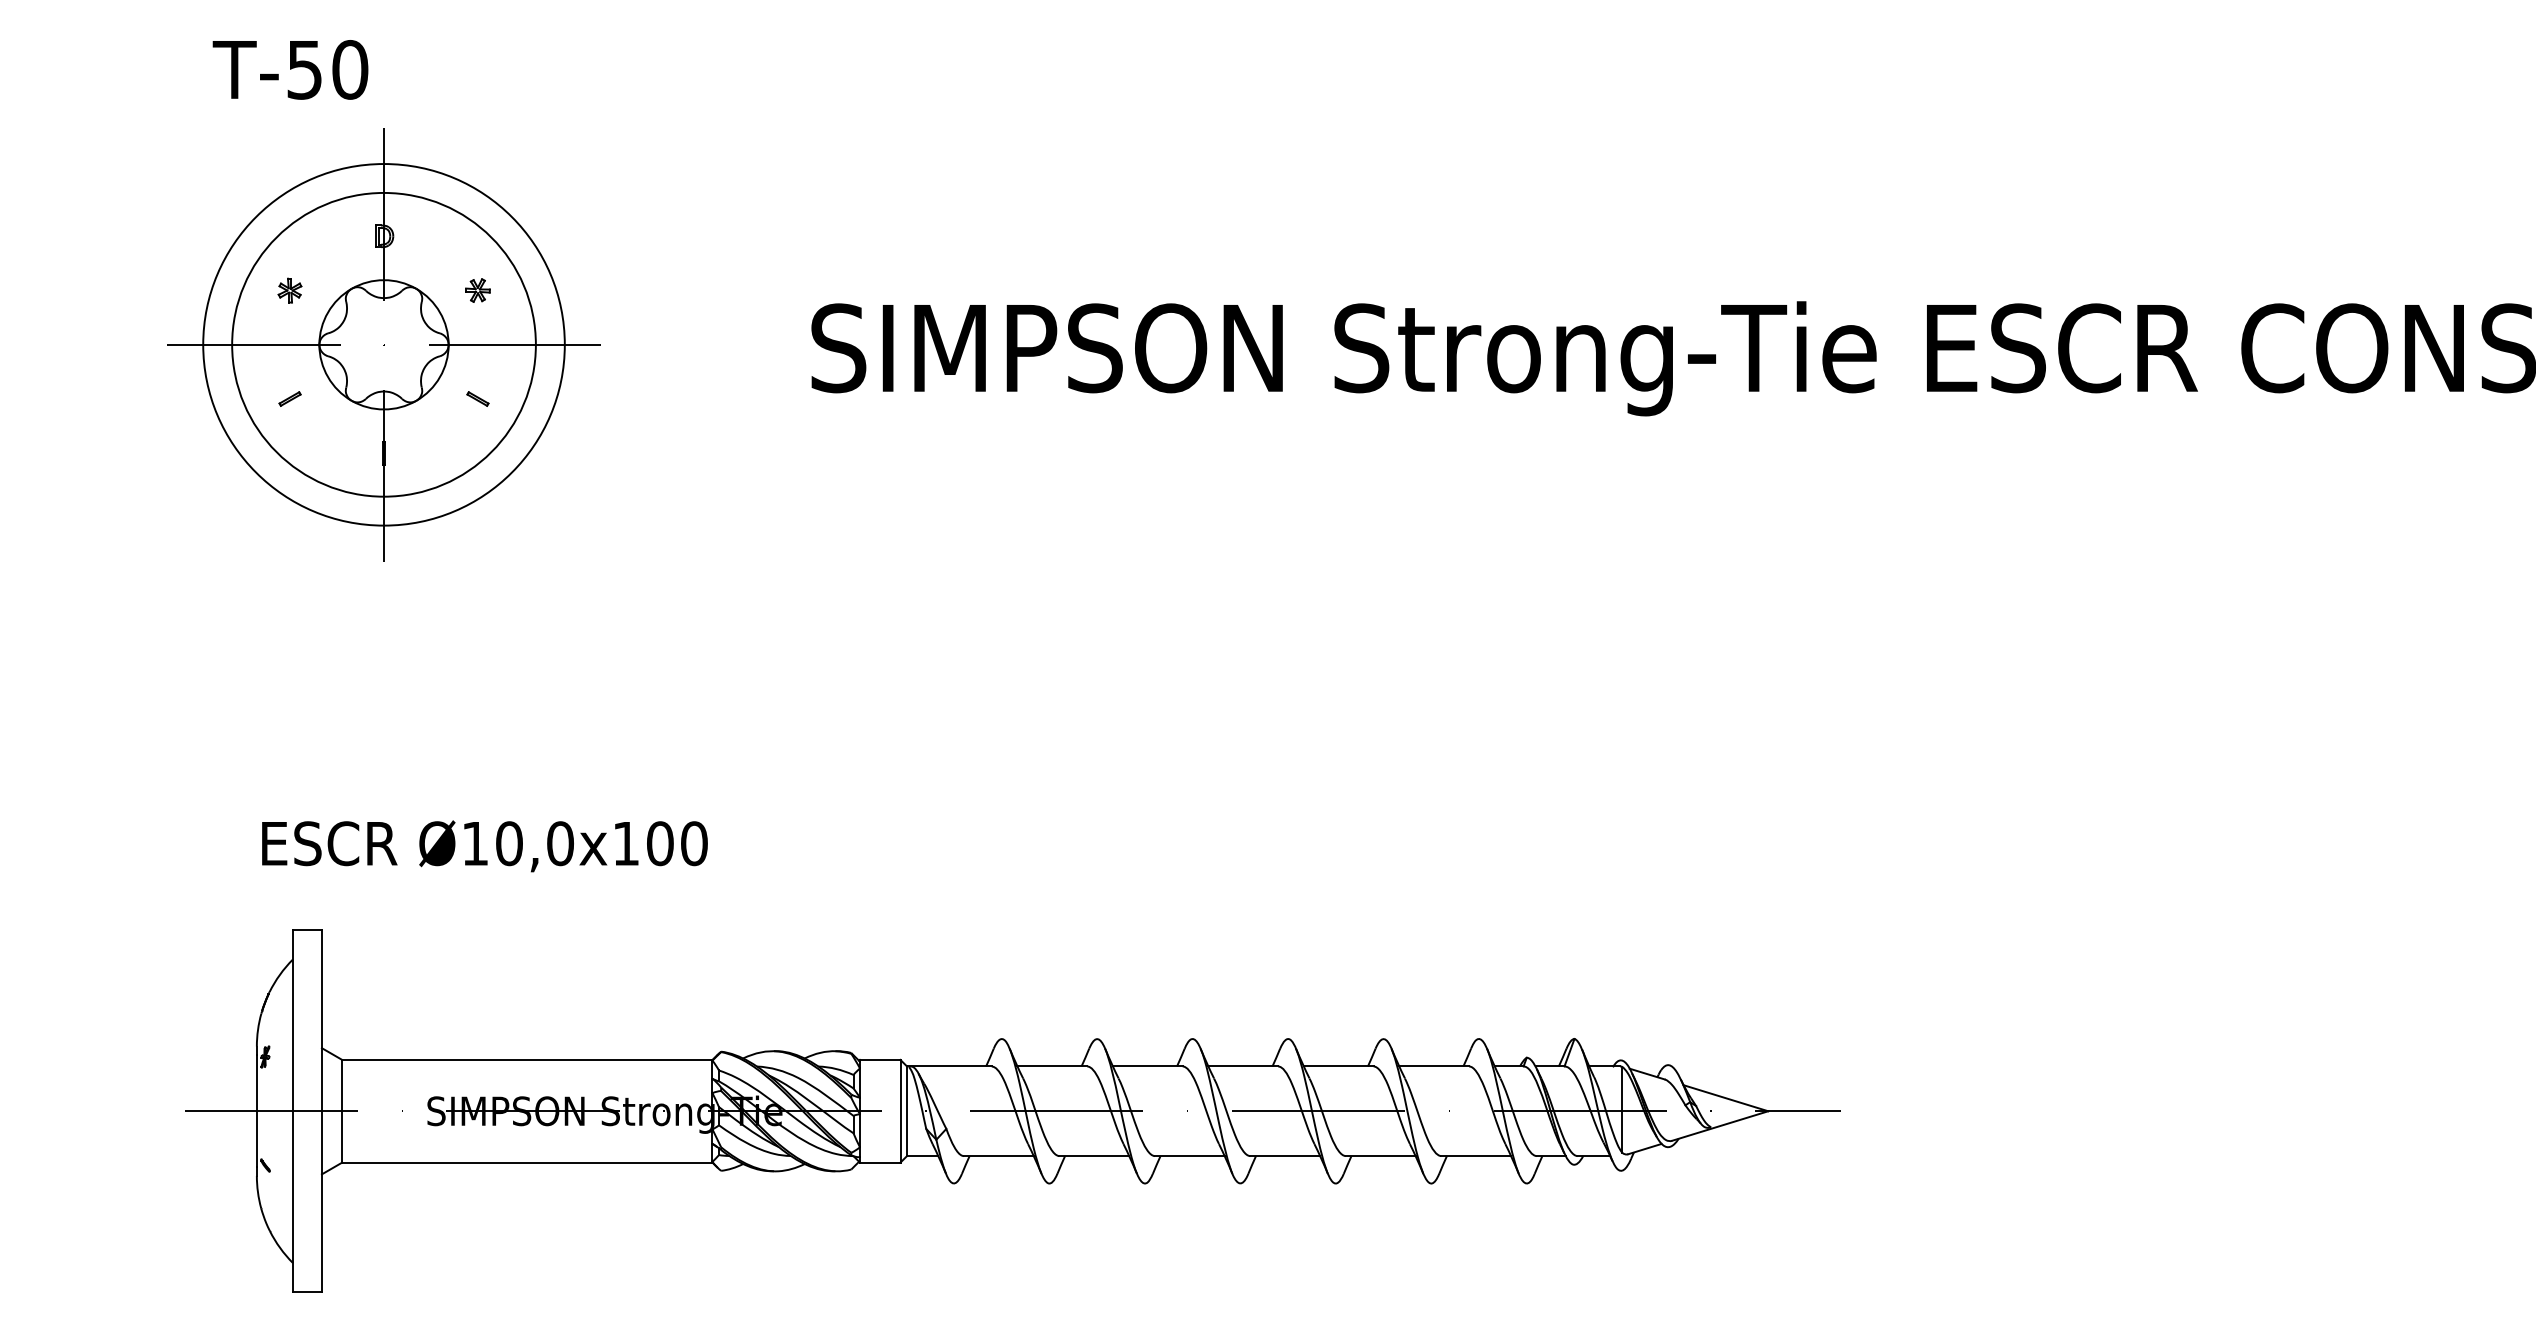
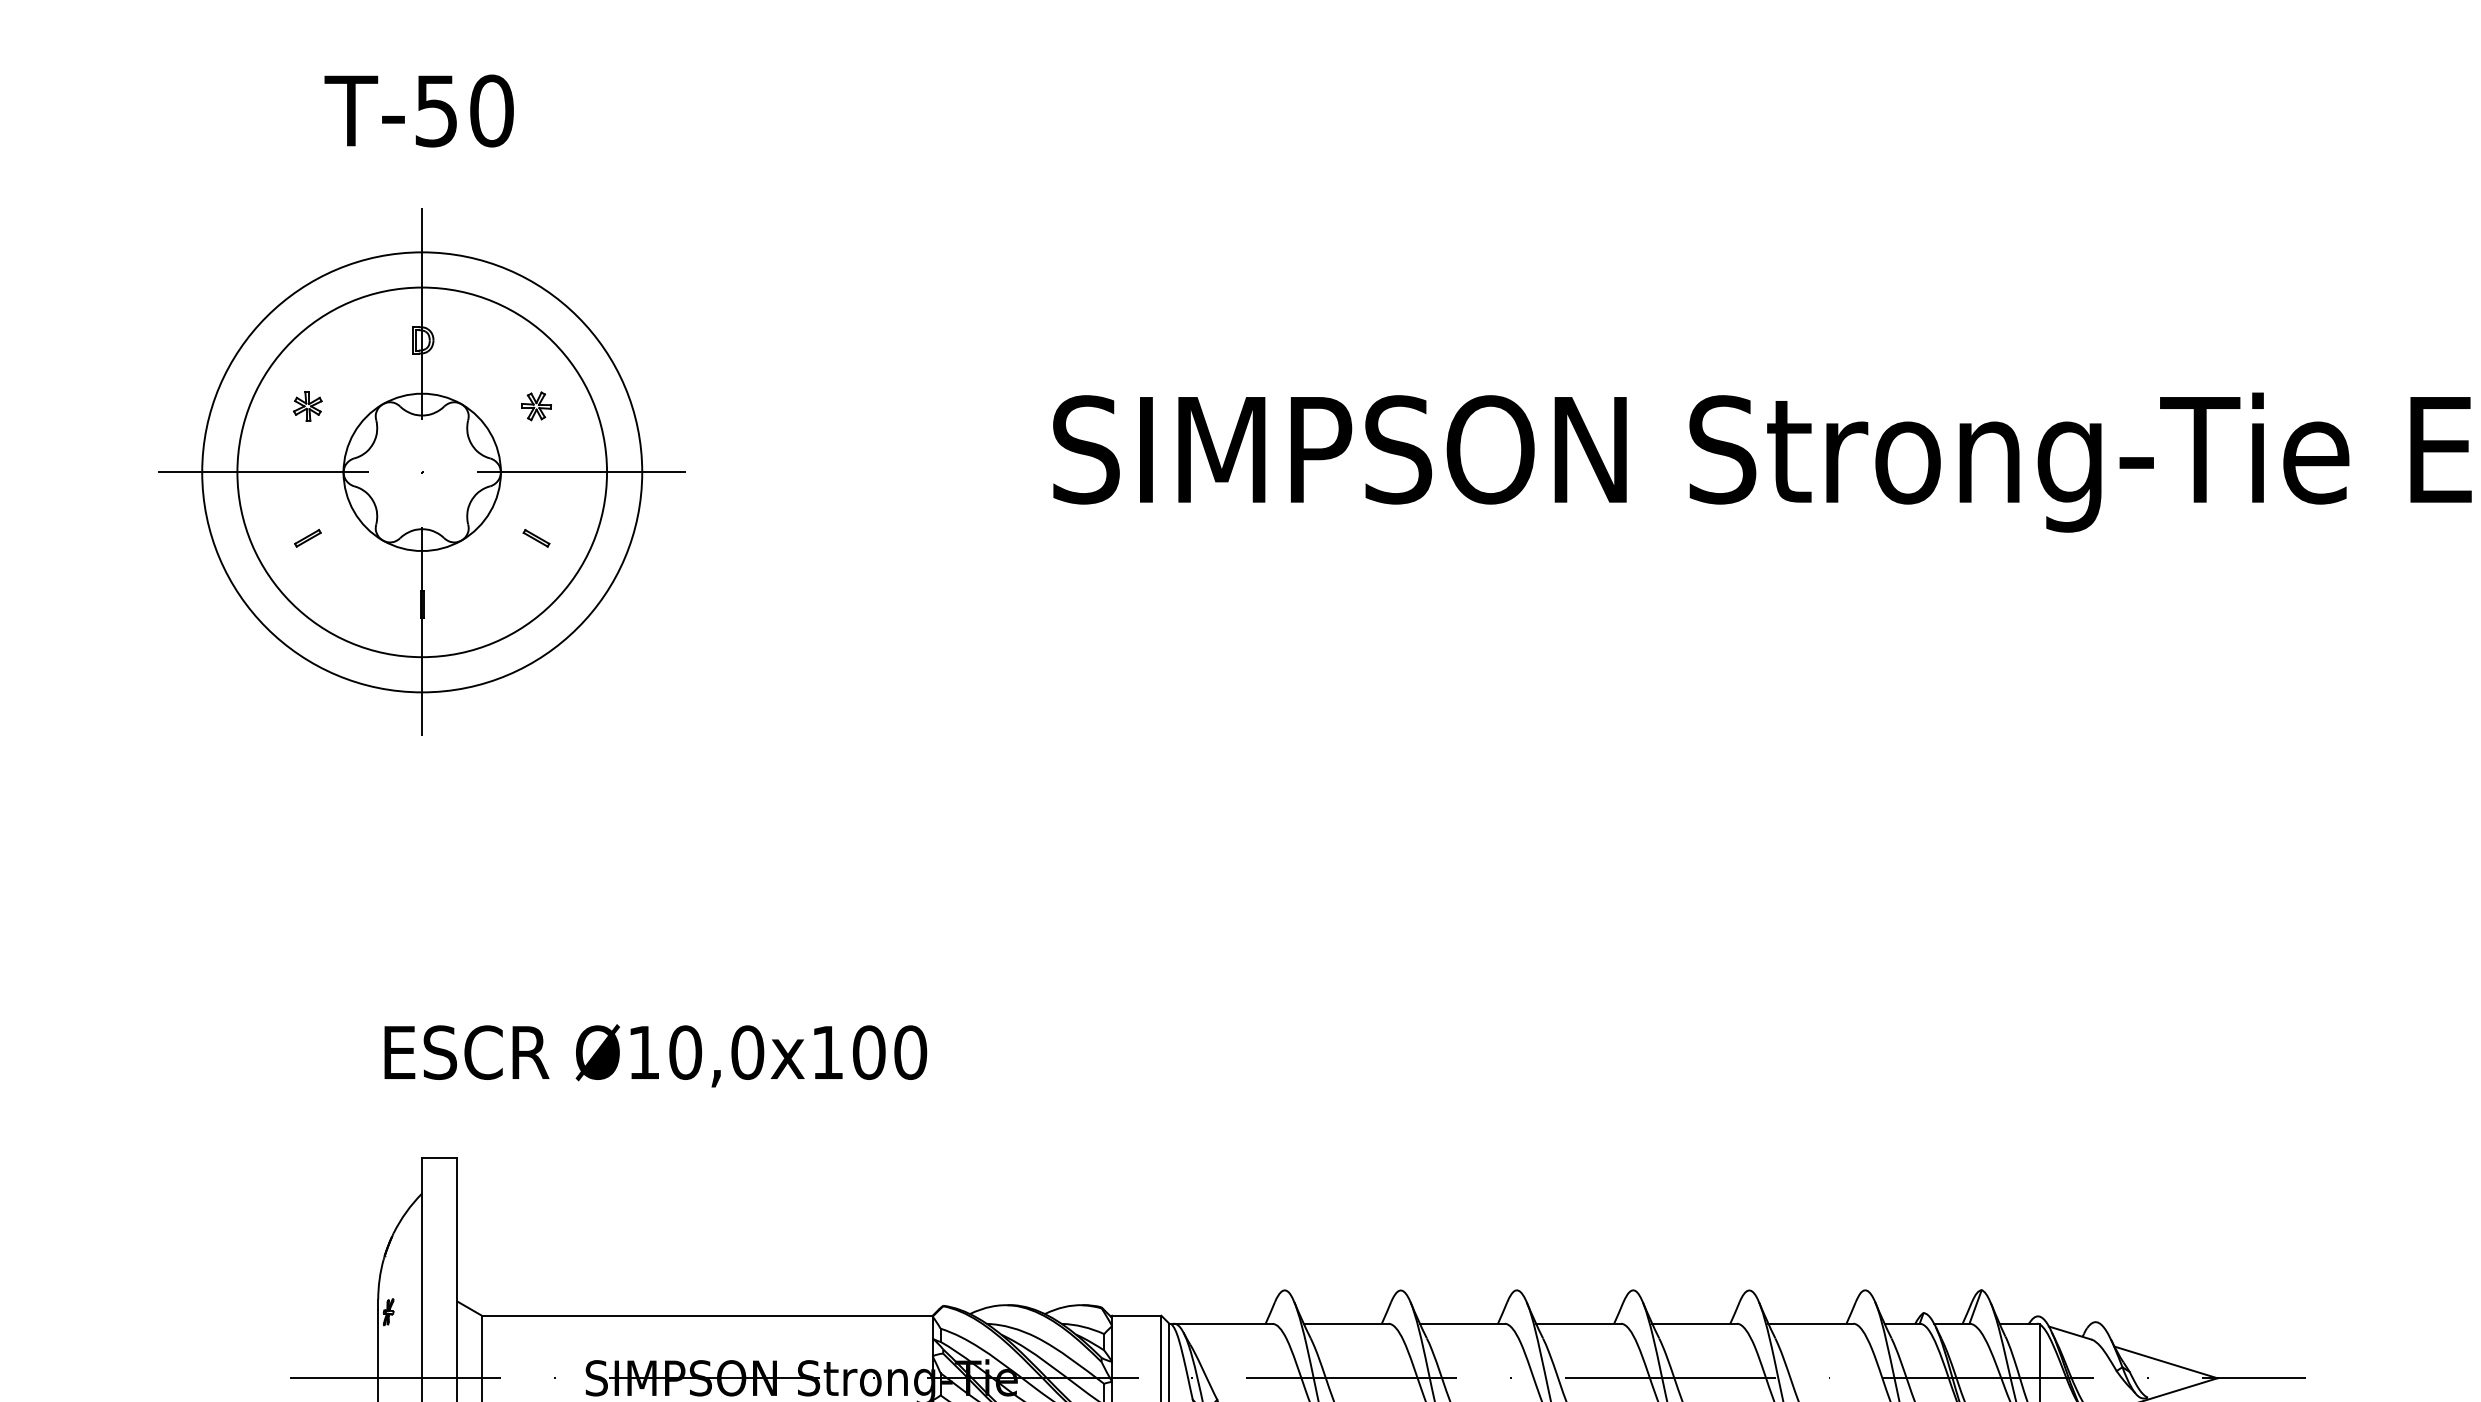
part: (383, 344) -> (421, 471), moved

